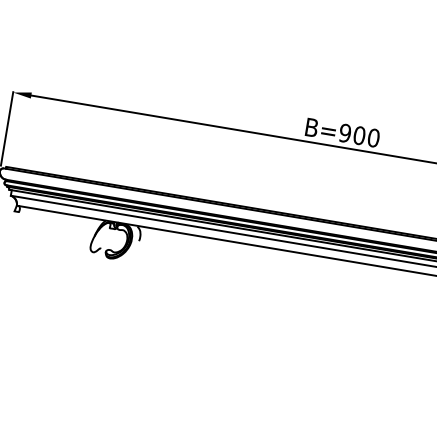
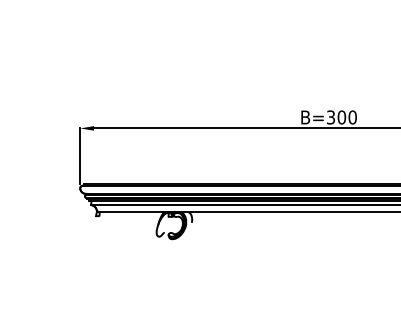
text: (344, 133) -> (330, 117), B=900 -> B=300

